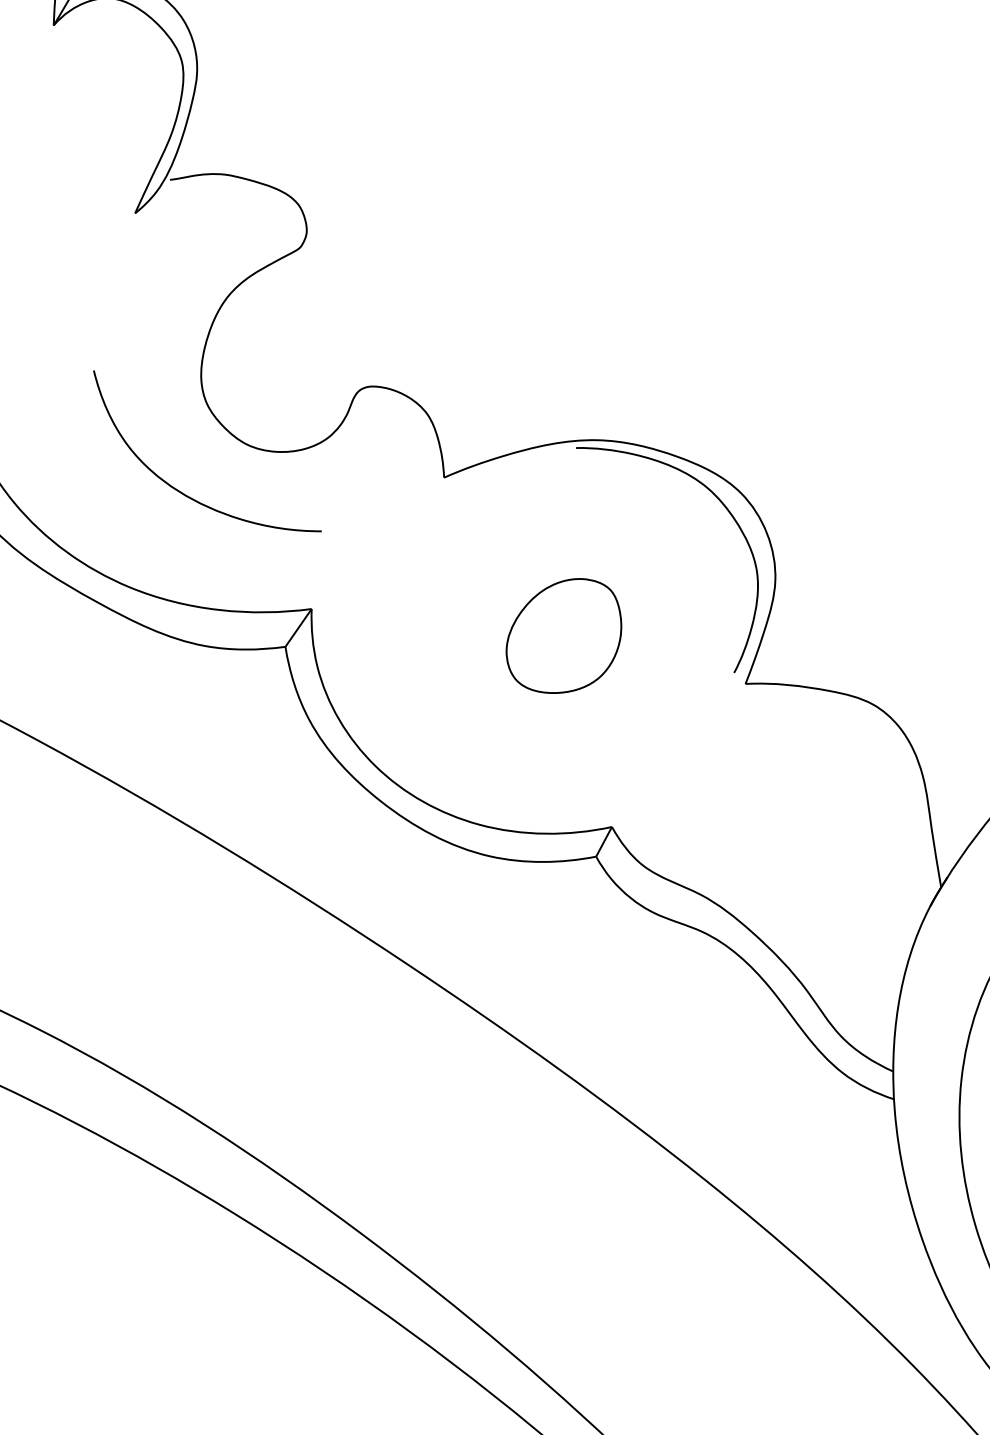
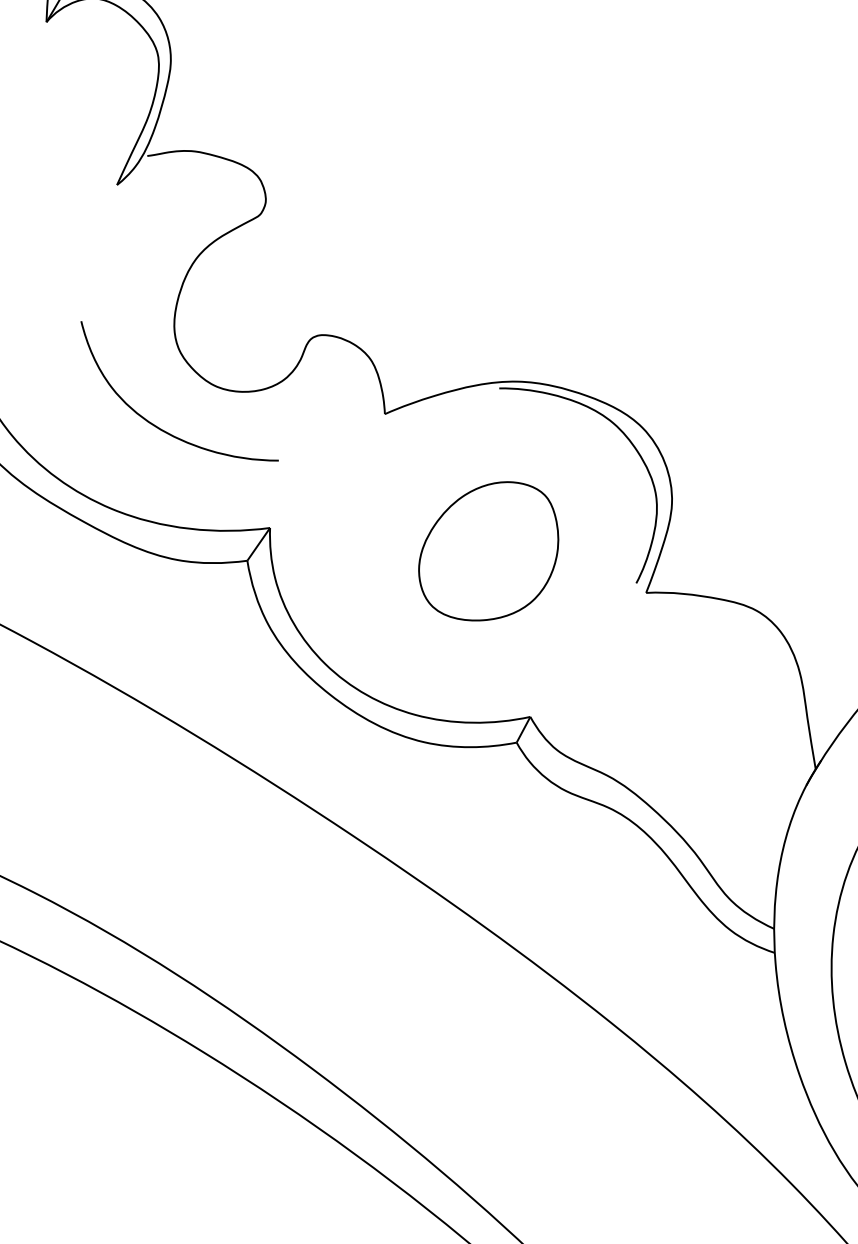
part: (563, 636) -> (488, 551), size x1.4

